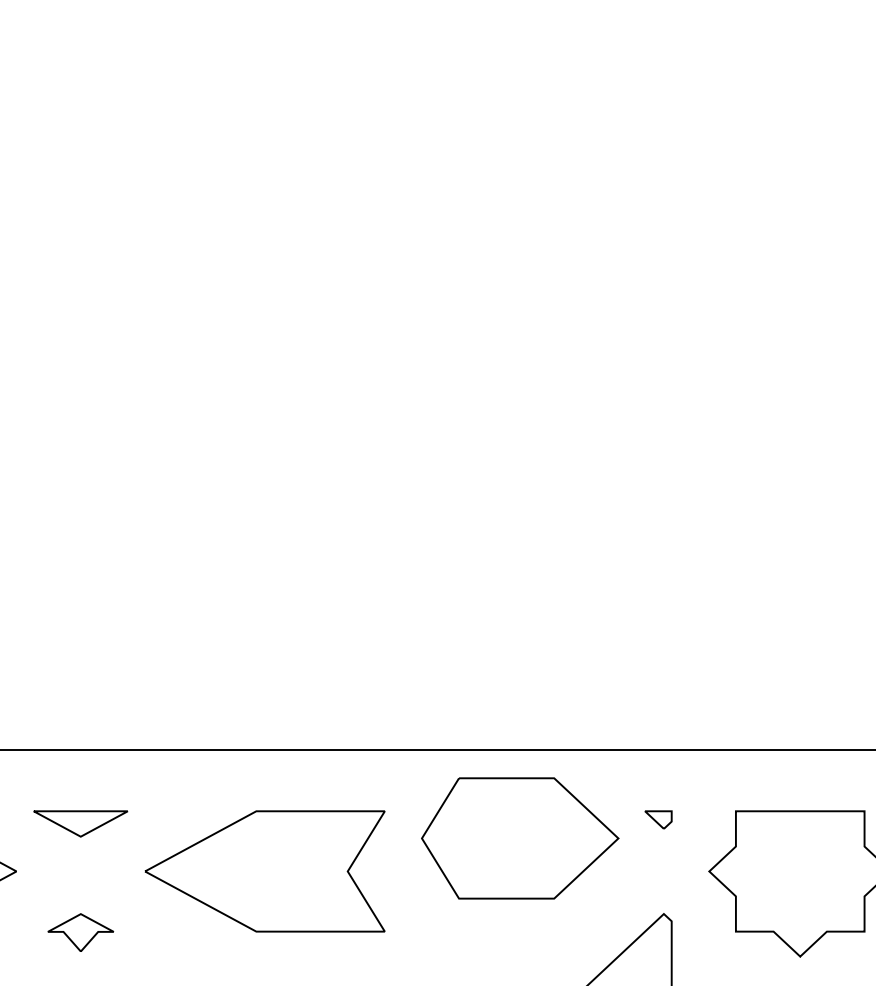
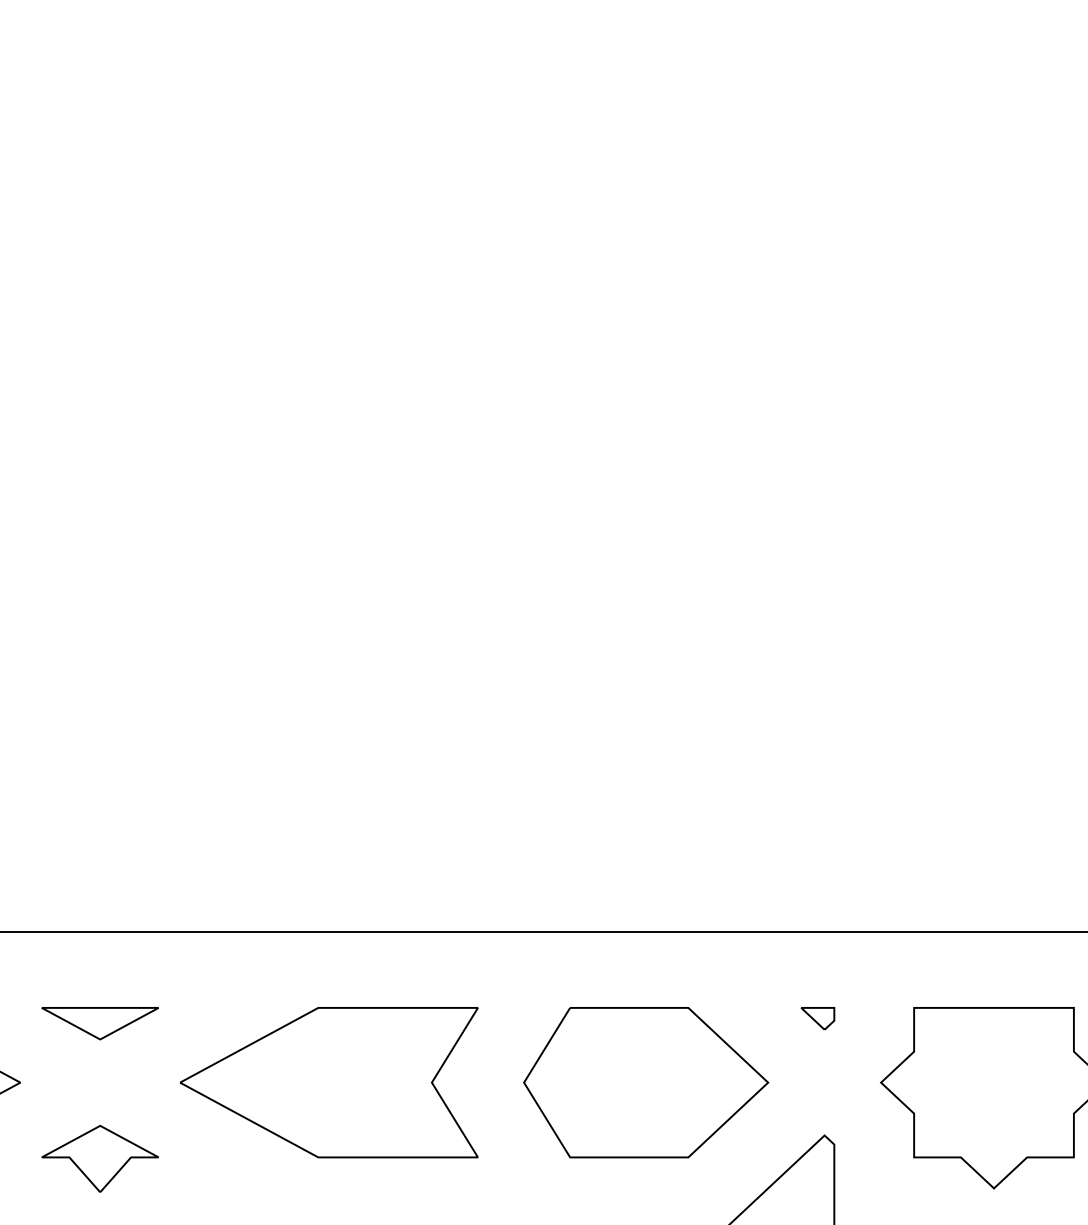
part: (520, 838) -> (646, 1082), moved
part: (80, 932) -> (99, 1158), size x1.43

